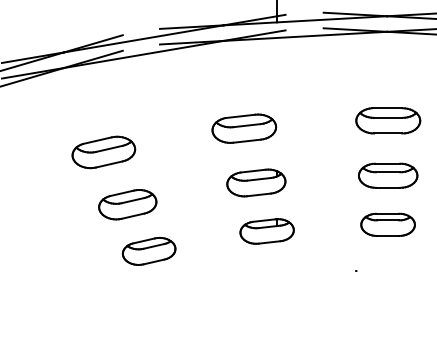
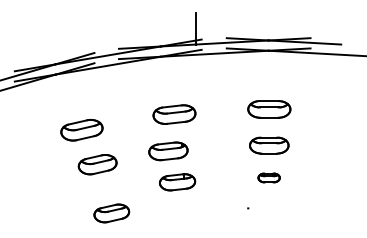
part: (256, 183) -> (168, 151), moved
part: (386, 224) -> (268, 177), size x0.6
part: (267, 231) -> (177, 182), moved
part: (148, 251) -> (111, 213), moved

